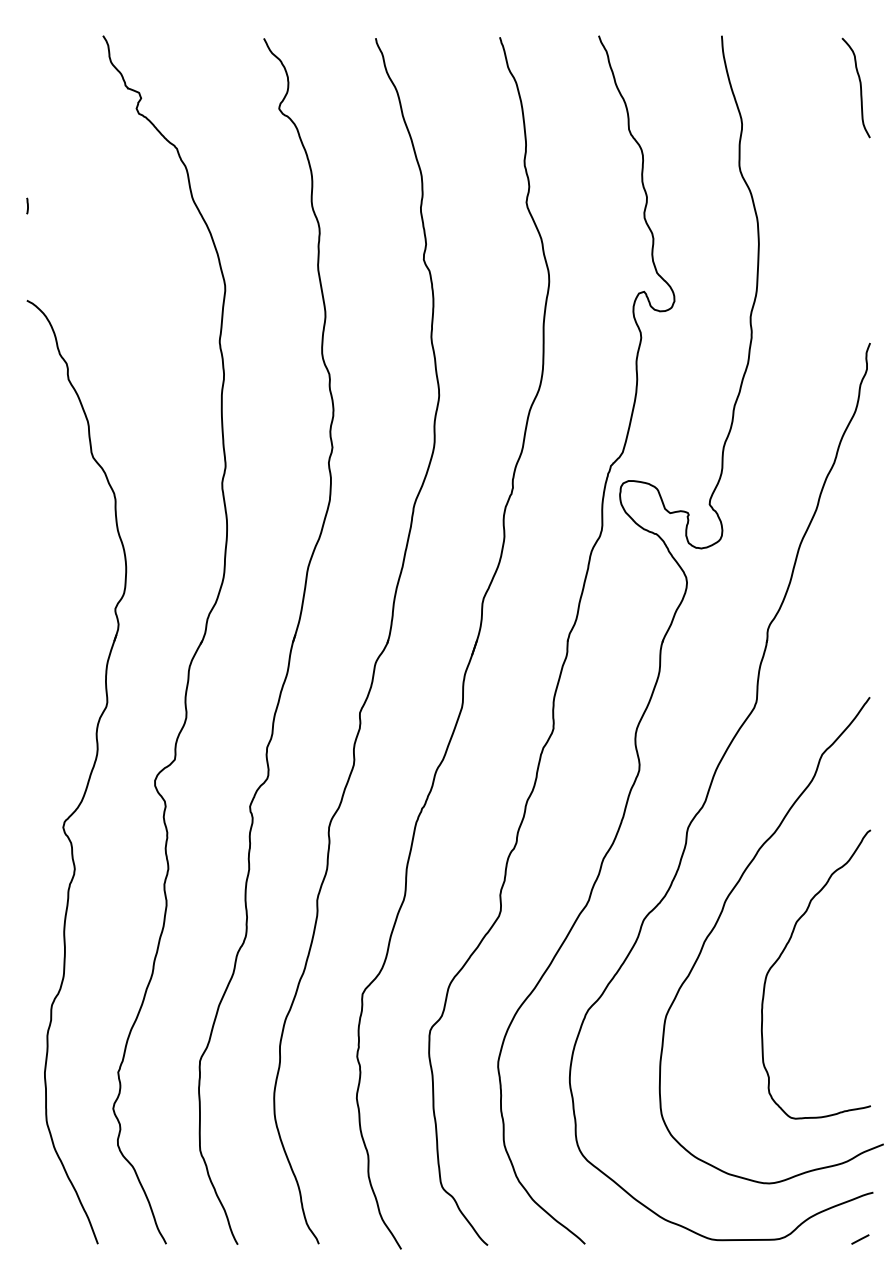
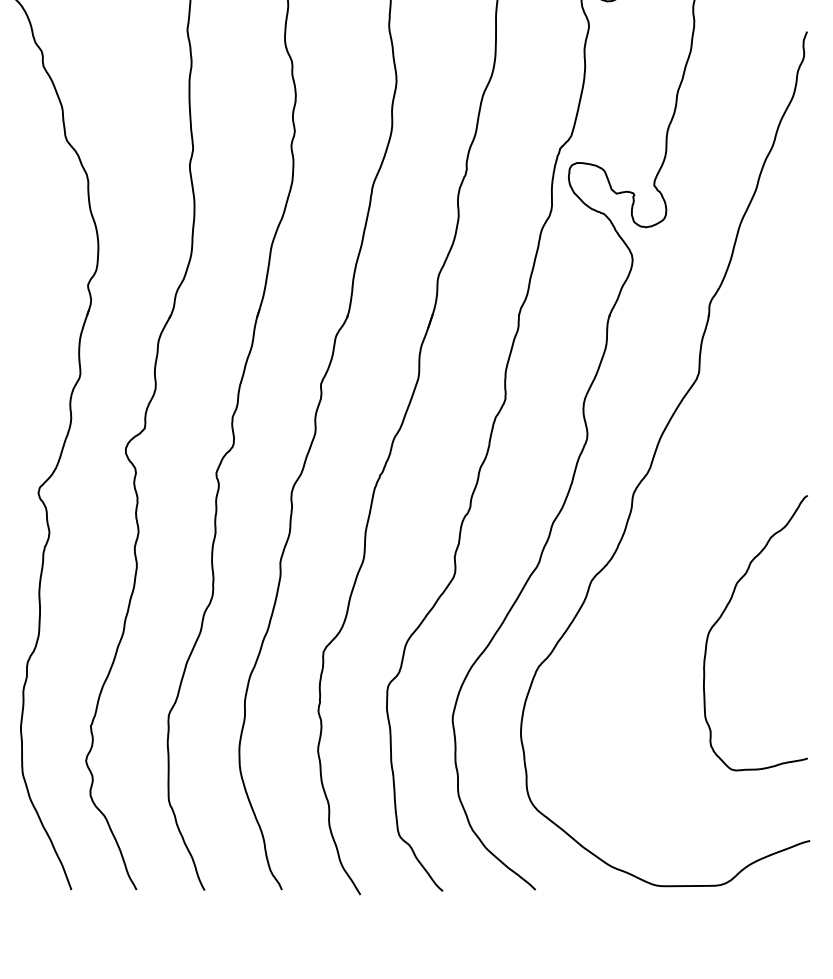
curve: (720, 917) -> (664, 578), removed
line: (860, 1239) -> (797, 885), removed

